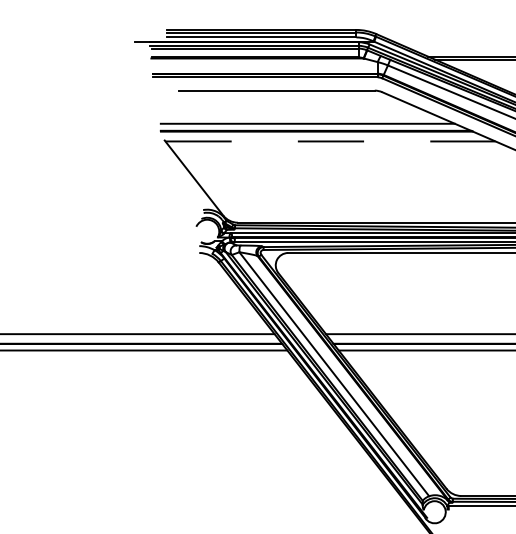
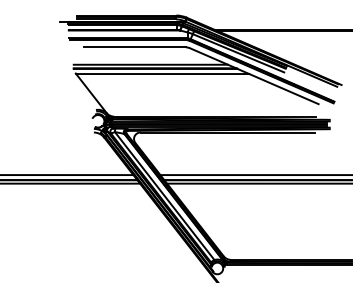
line: (330, 142) -> (162, 74), dashed -> solid

